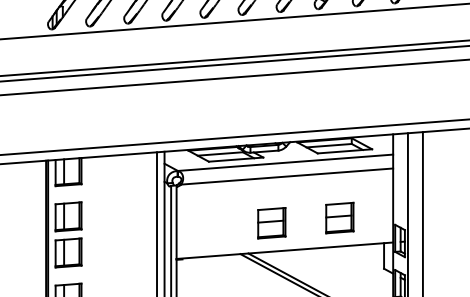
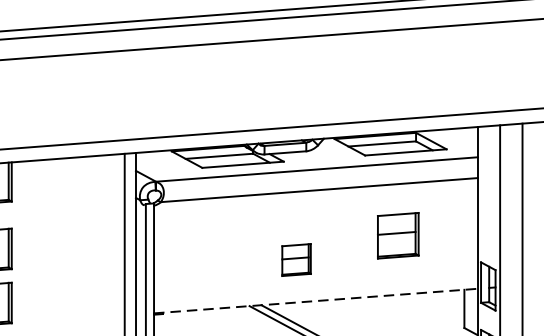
part: (339, 217) -> (397, 234), moved
part: (271, 223) -> (295, 260), size x0.7
line: (284, 250) -> (315, 300), solid -> dashed

